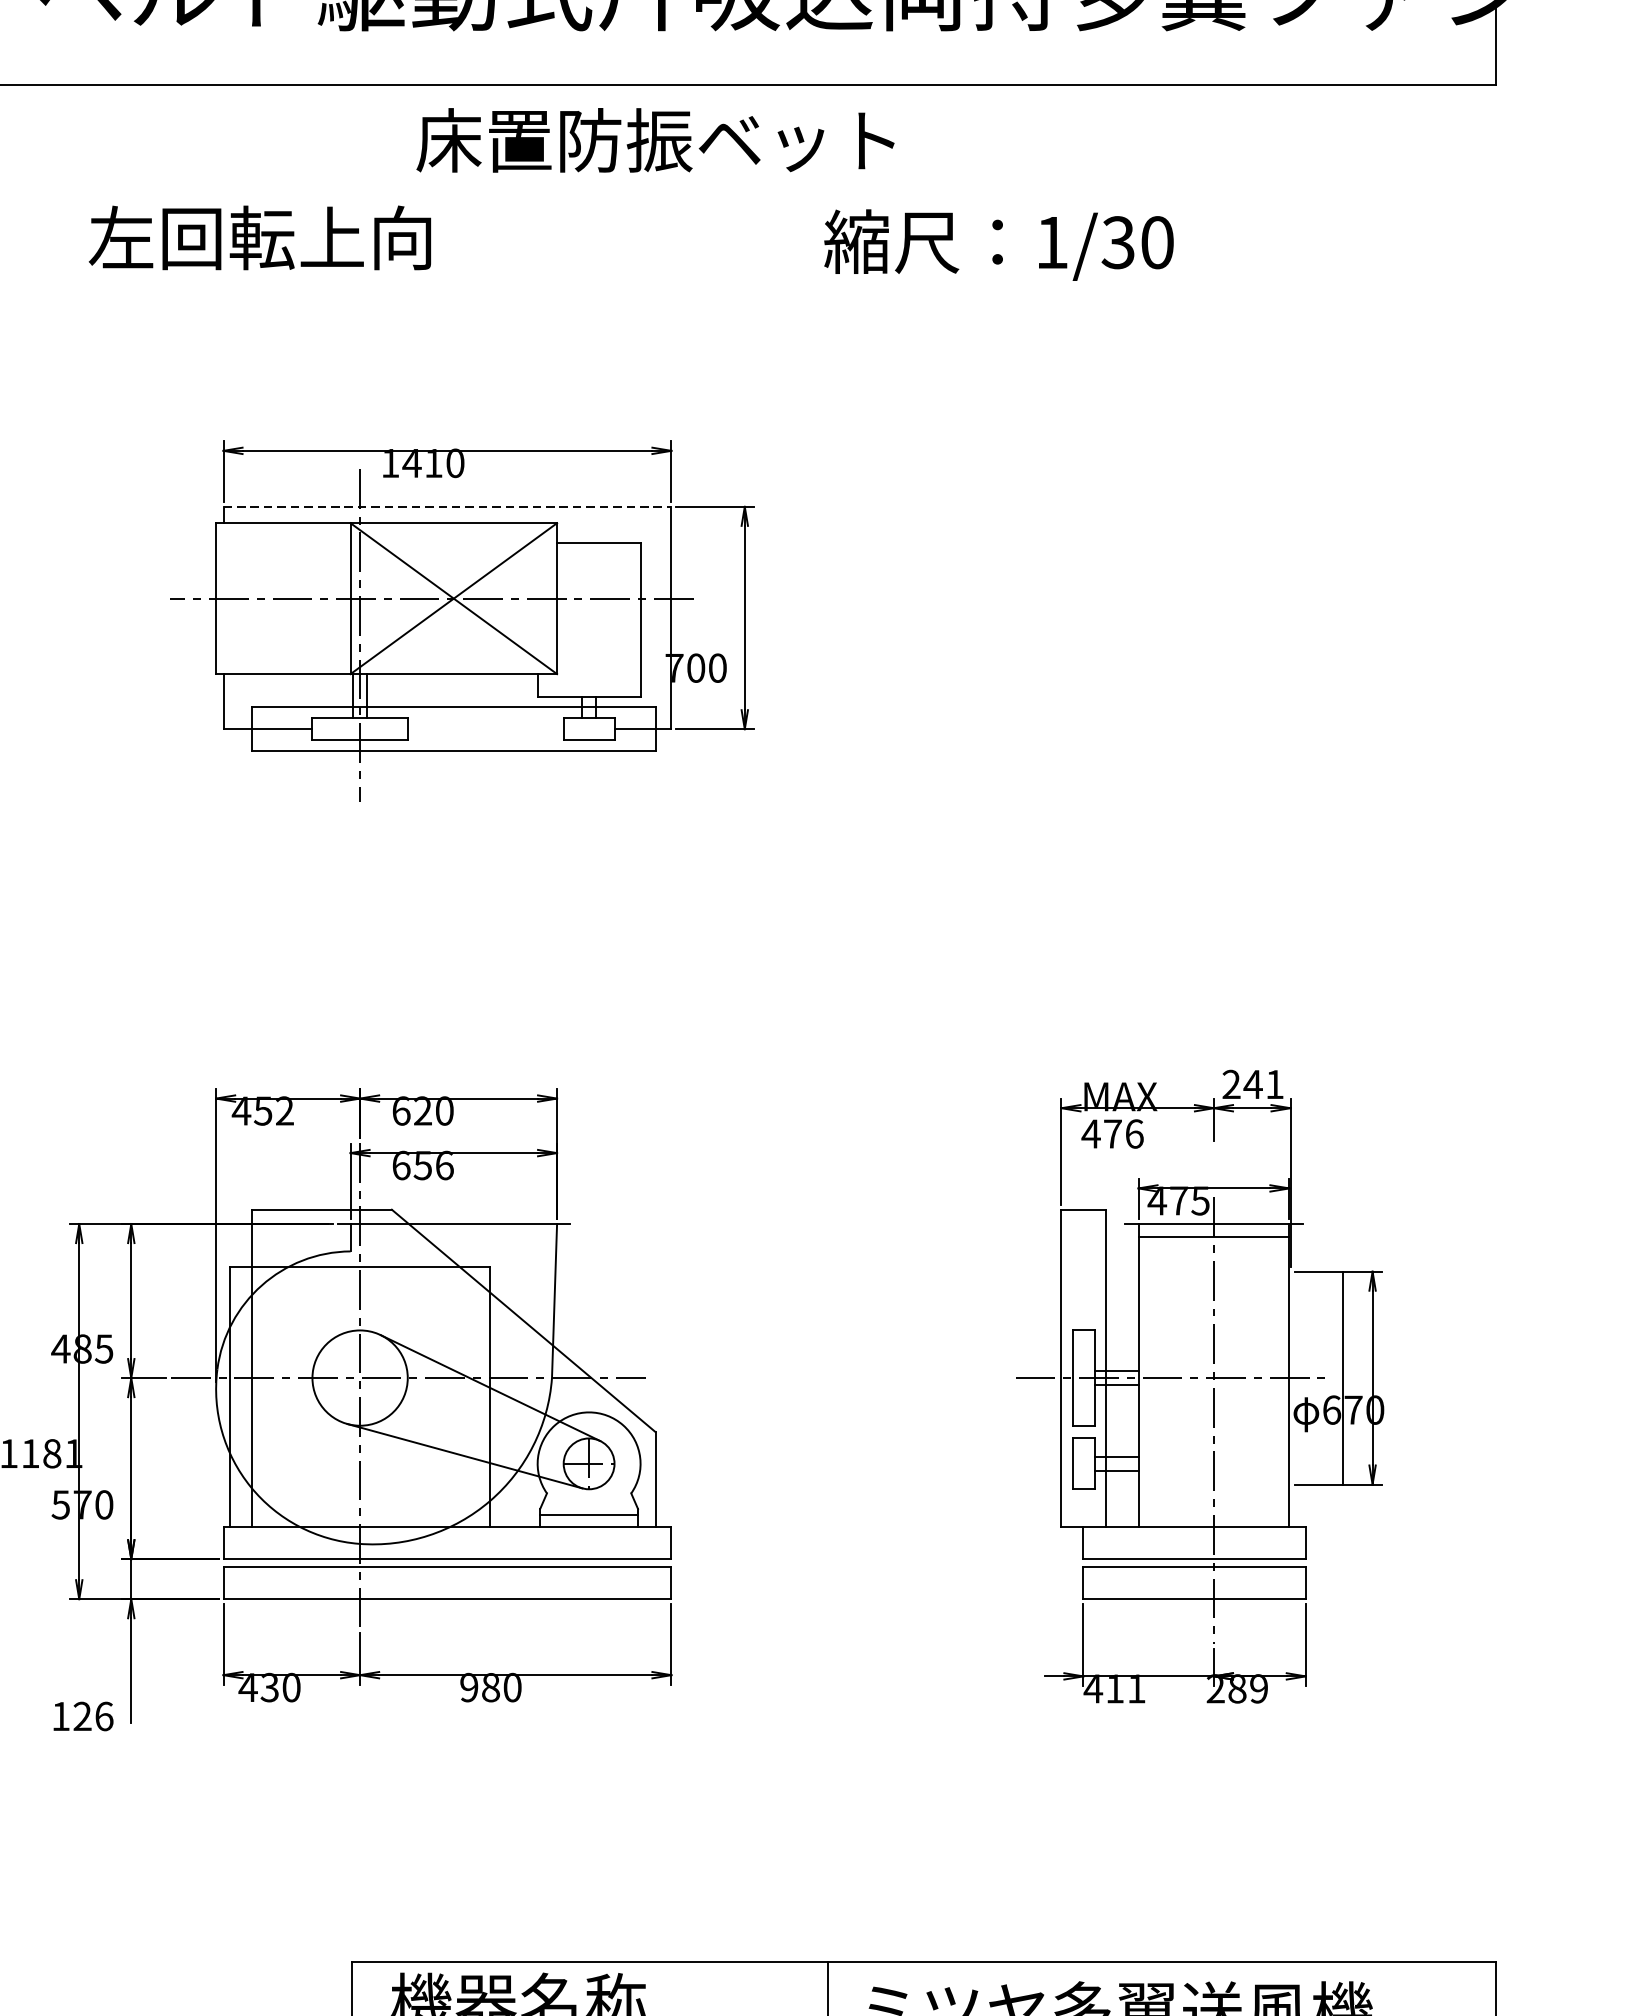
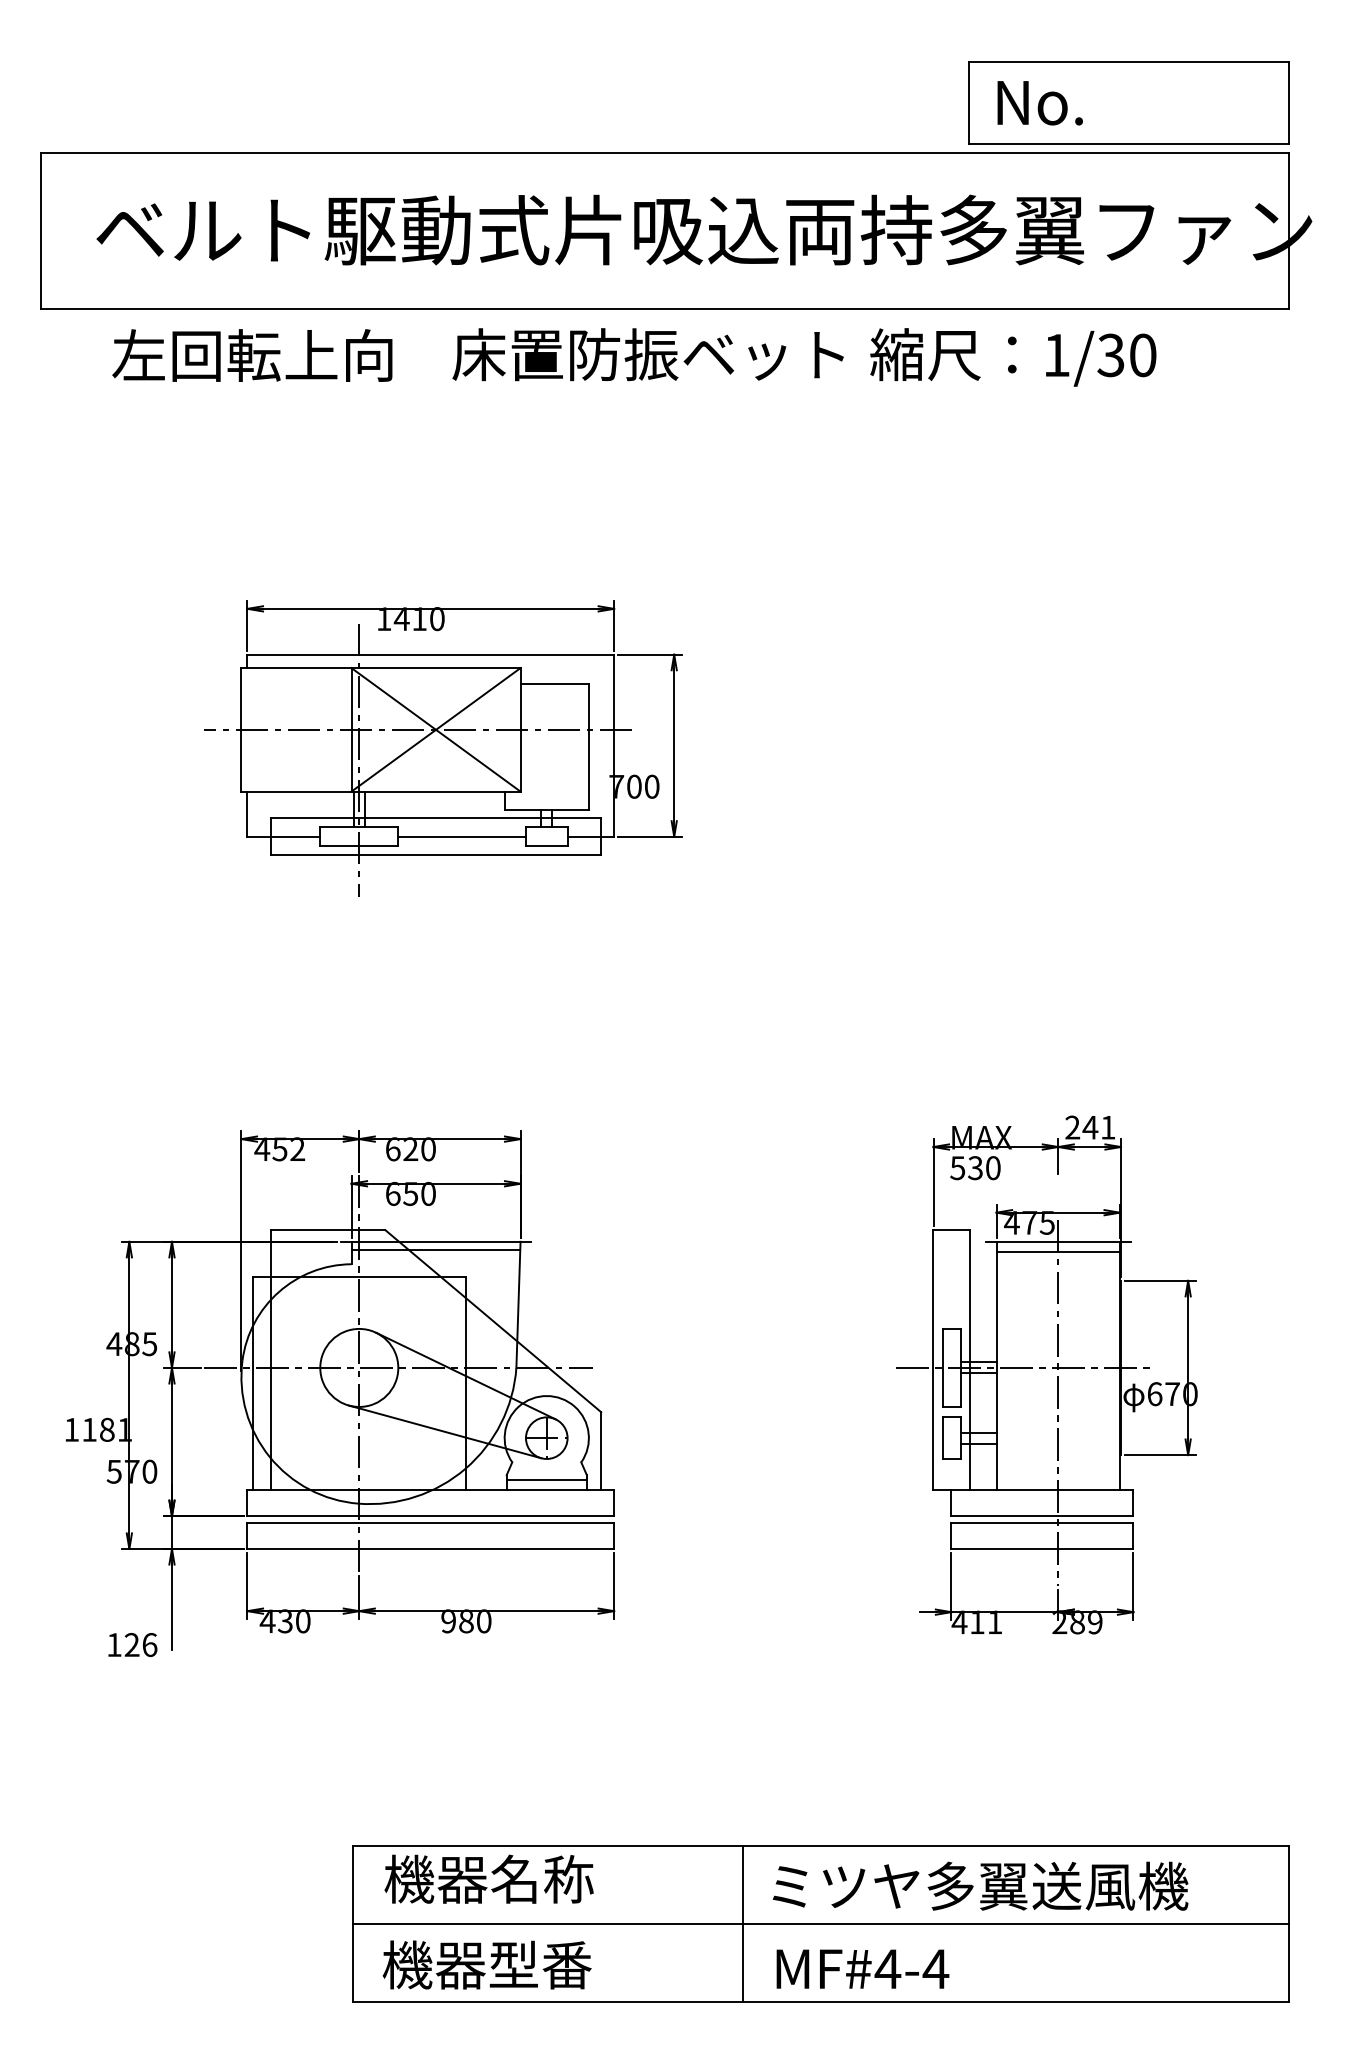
text: (654, 140) -> (647, 354), moved
text: (260, 237) -> (252, 355), moved
text: (999, 245) -> (1013, 357), moved
line: (448, 506) -> (431, 654), dashed -> solid
line: (484, 728) -> (461, 836), added
text: (1111, 1134) -> (974, 1168), 476 -> 530
text: (444, 1164) -> (428, 1193), 656 -> 650
line: (453, 1233) -> (435, 1249), added
line: (1343, 1377) -> (1121, 1367), moved

